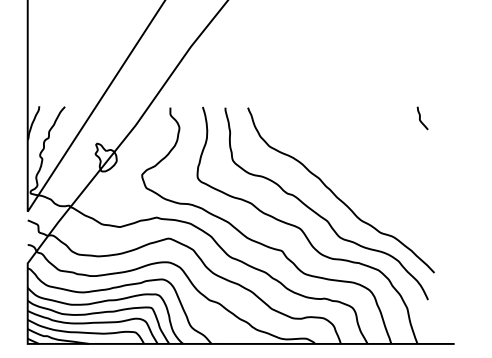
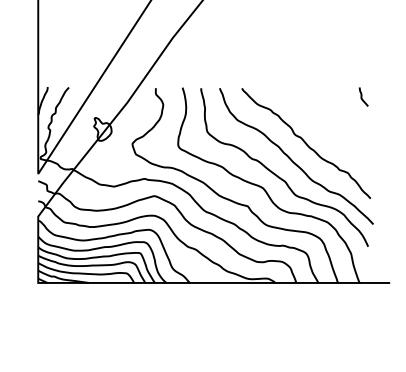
curve: (353, 174) -> (306, 143), added

